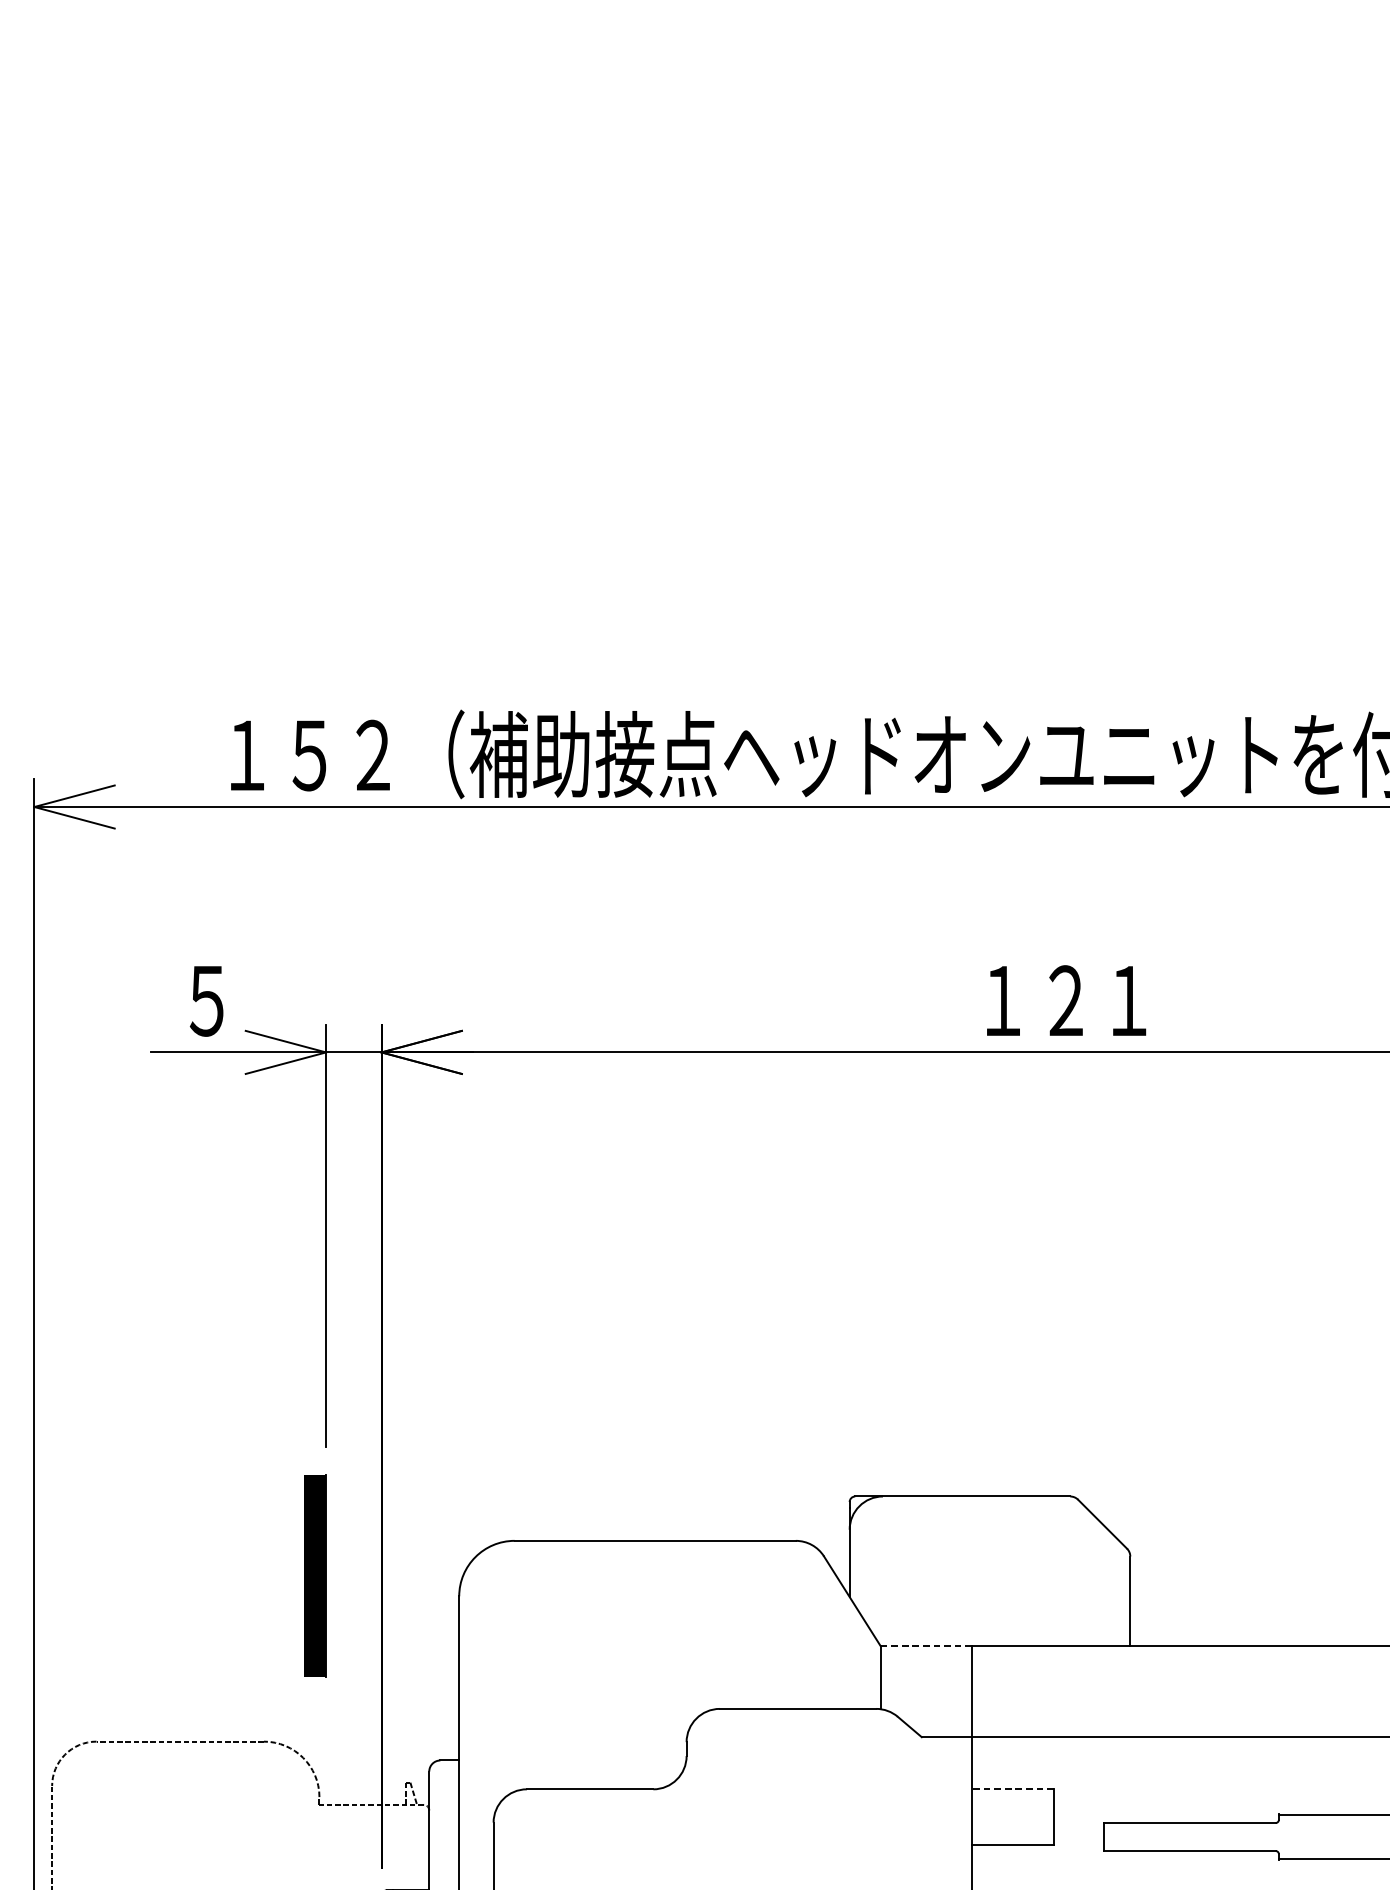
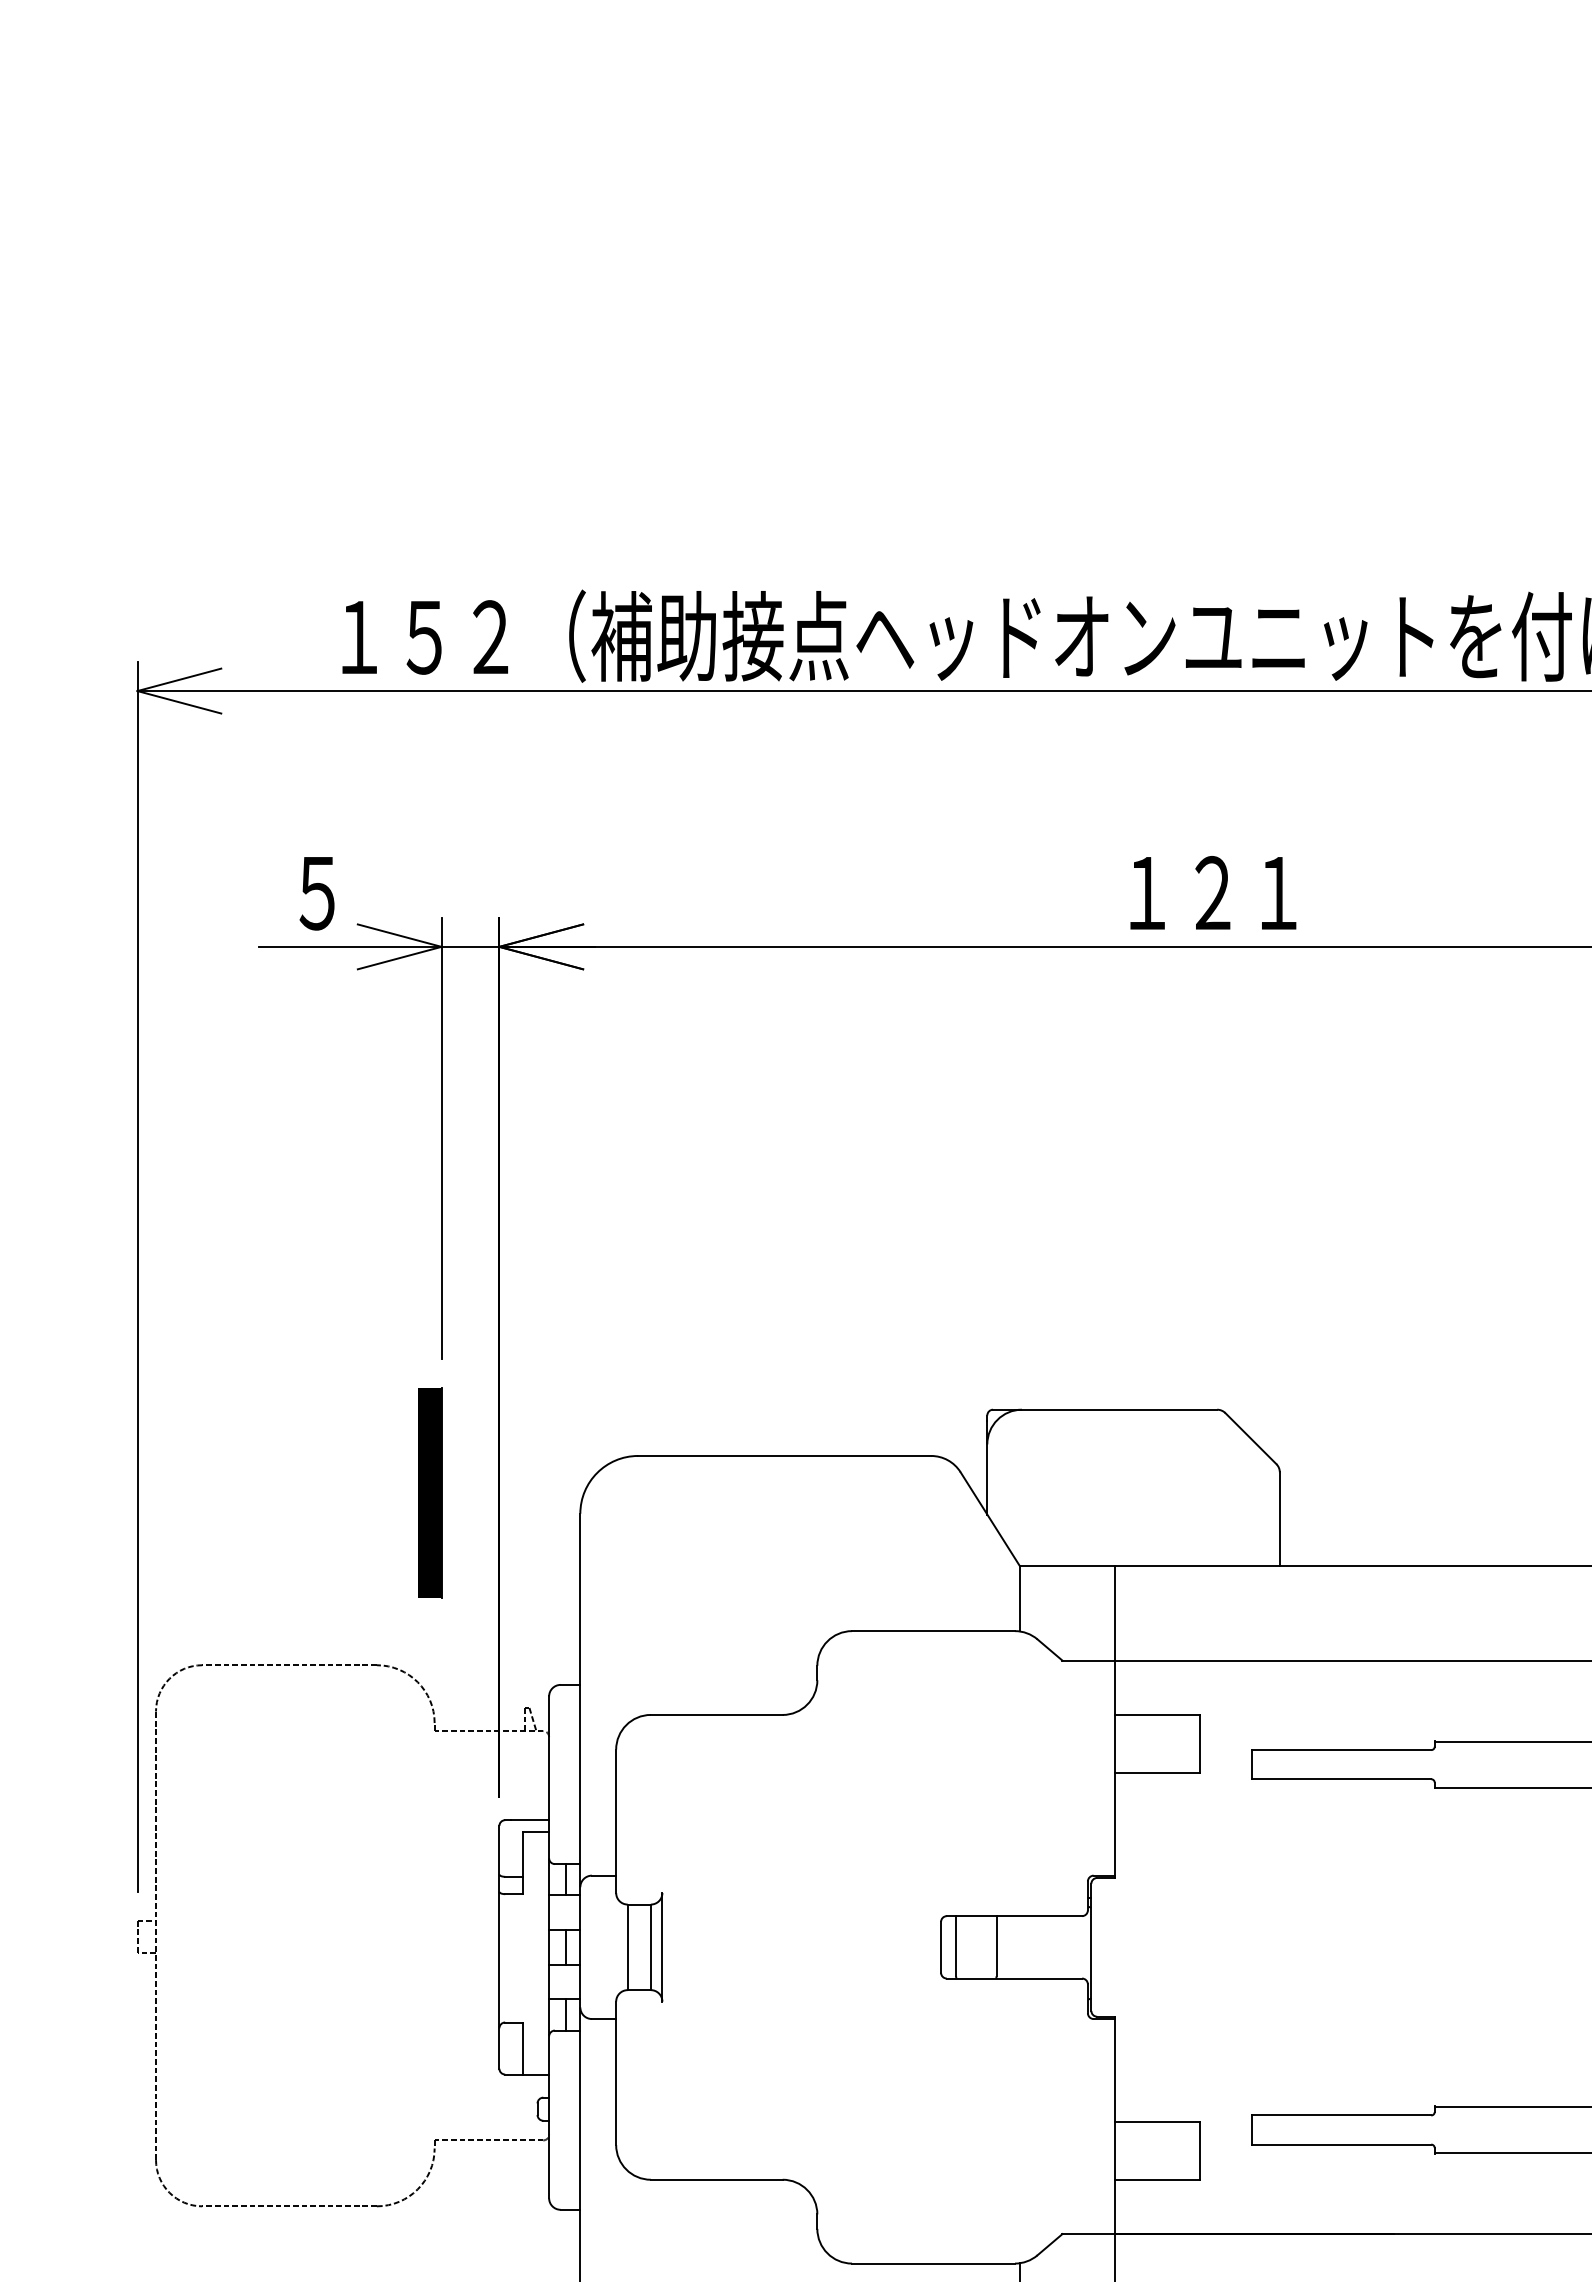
line: (926, 1645) -> (1067, 1565), dashed -> solid
line: (1012, 1788) -> (1157, 1714), dashed -> solid

